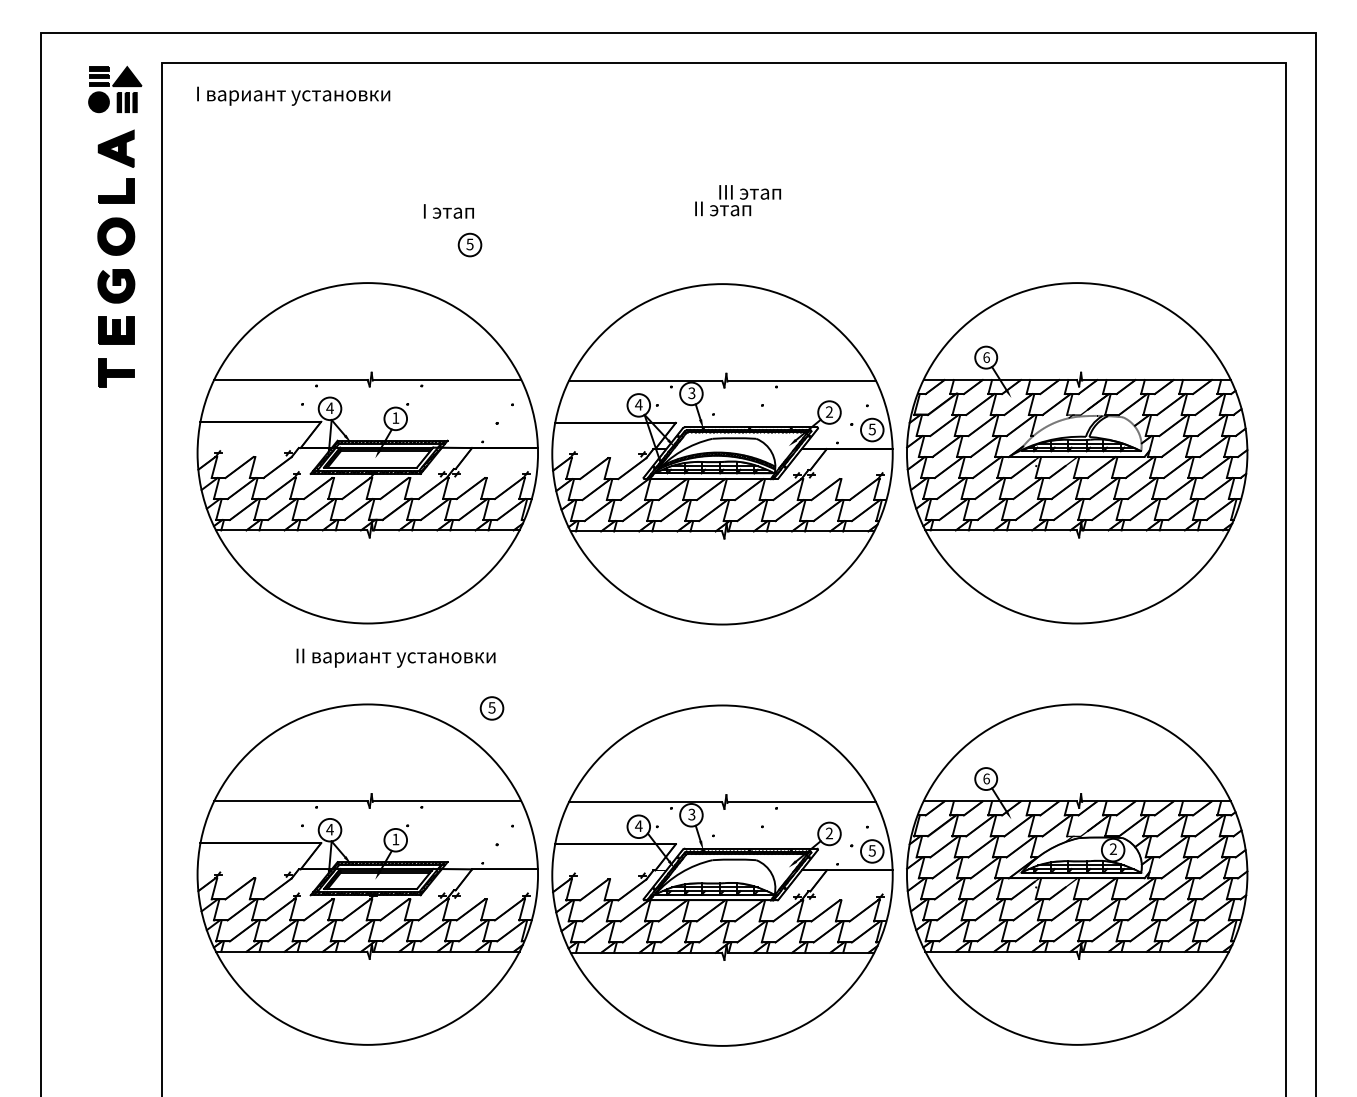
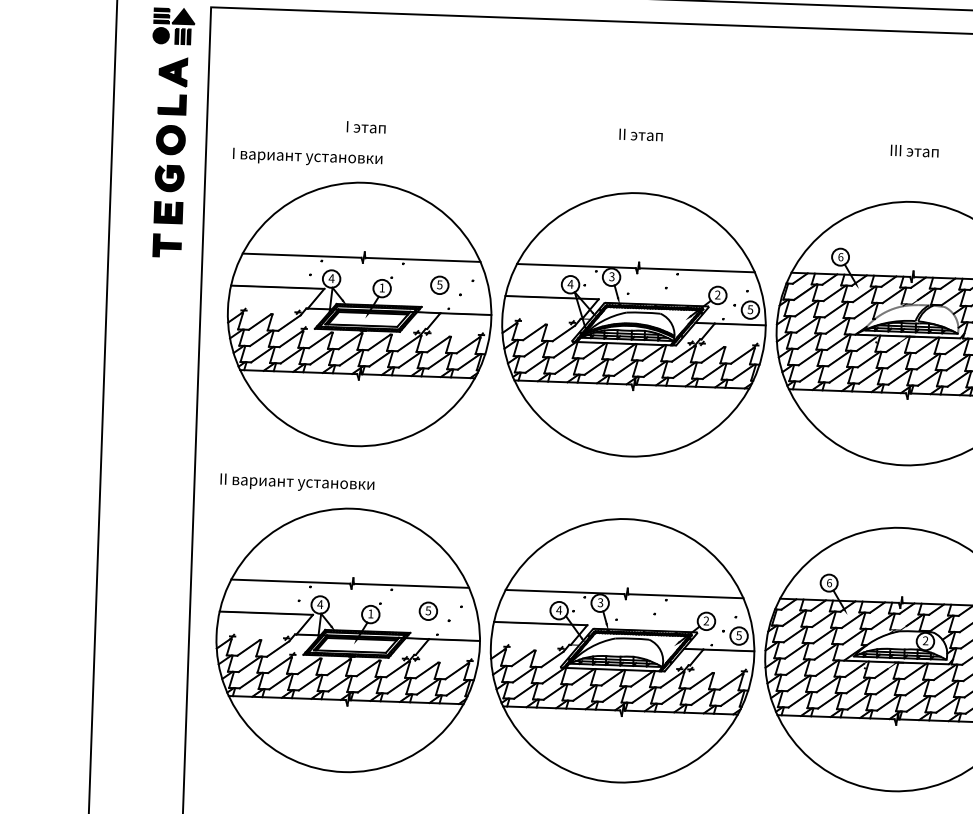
text: (293, 95) -> (307, 157), moved
text: (749, 192) -> (914, 151), moved
text: (448, 211) -> (365, 127), moved
part: (469, 244) -> (439, 284), moved
text: (395, 657) -> (296, 482), moved
part: (491, 708) -> (428, 611), moved

